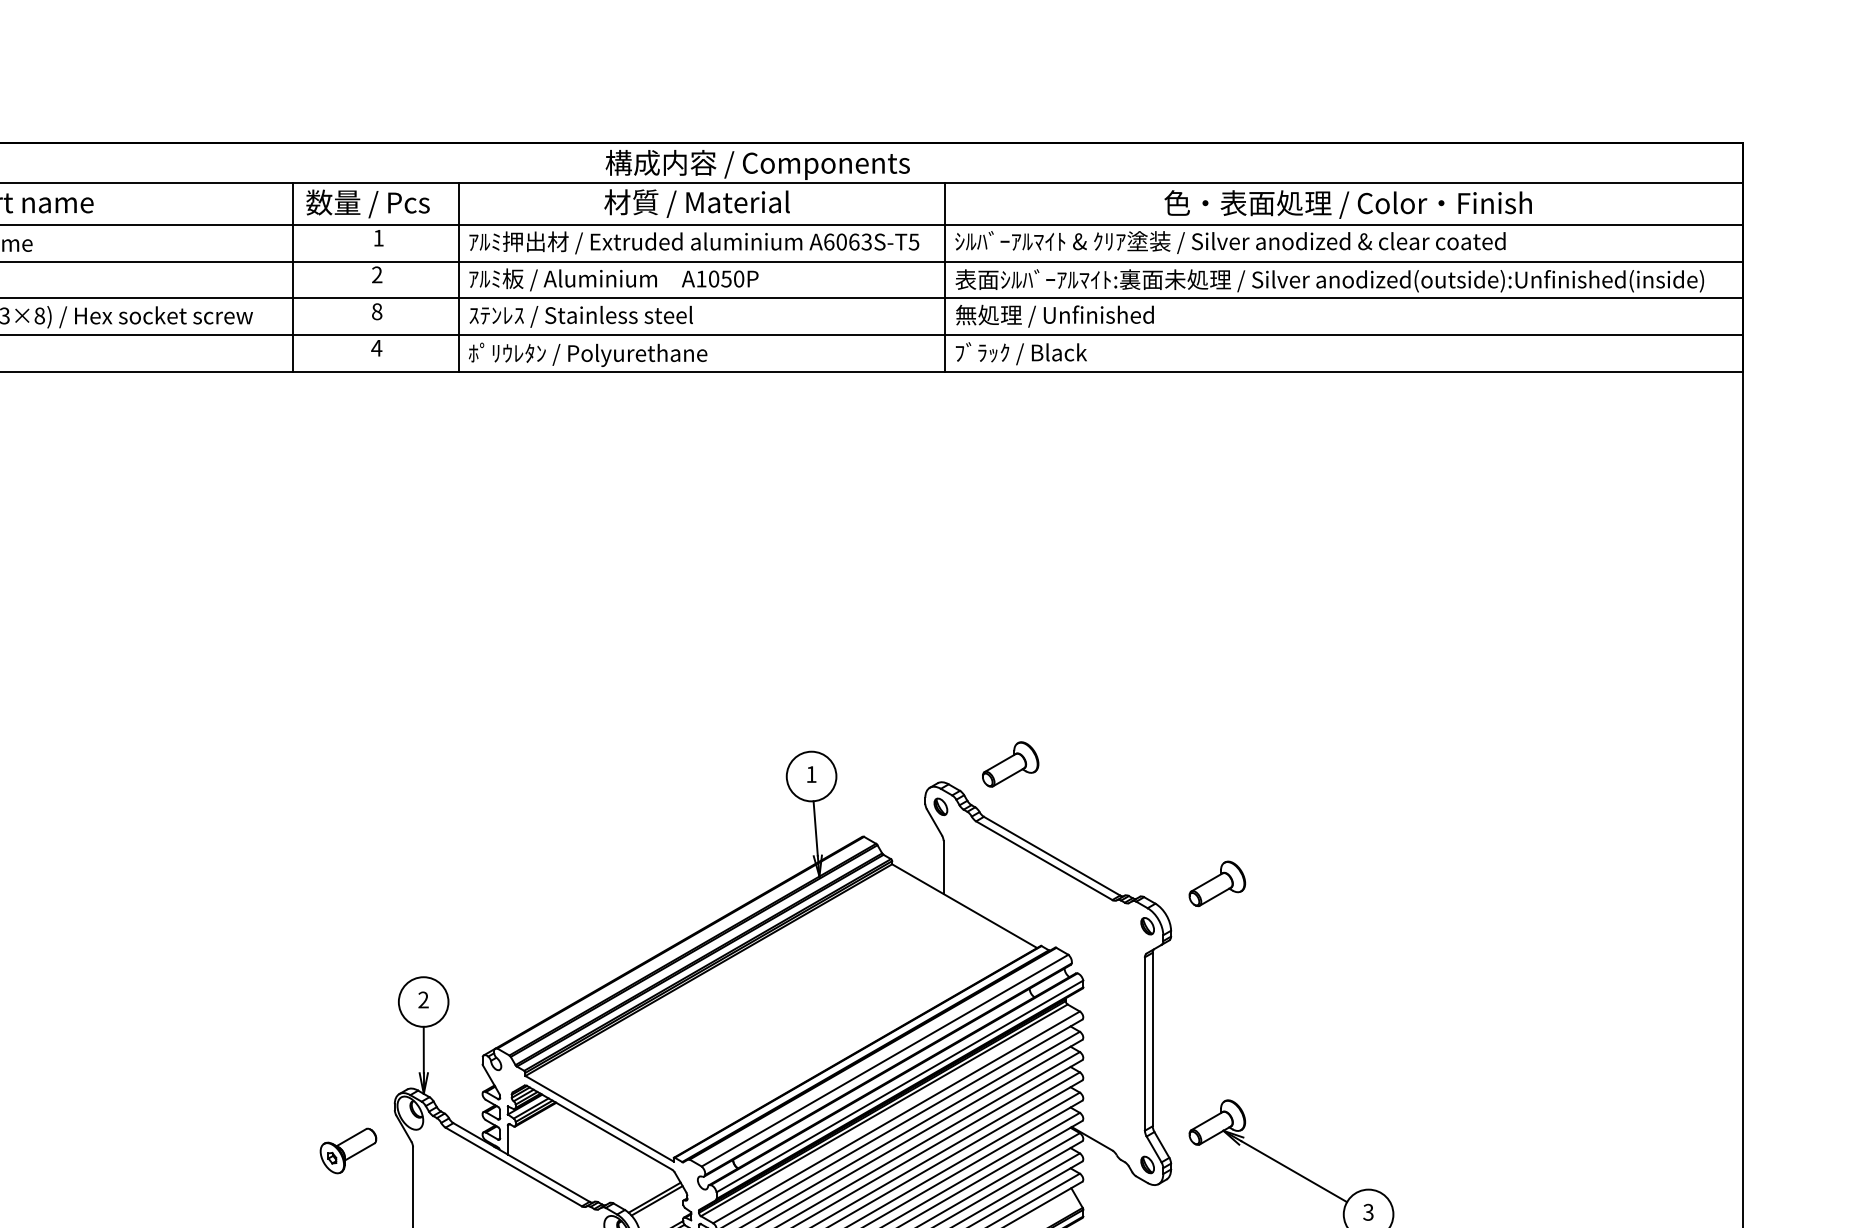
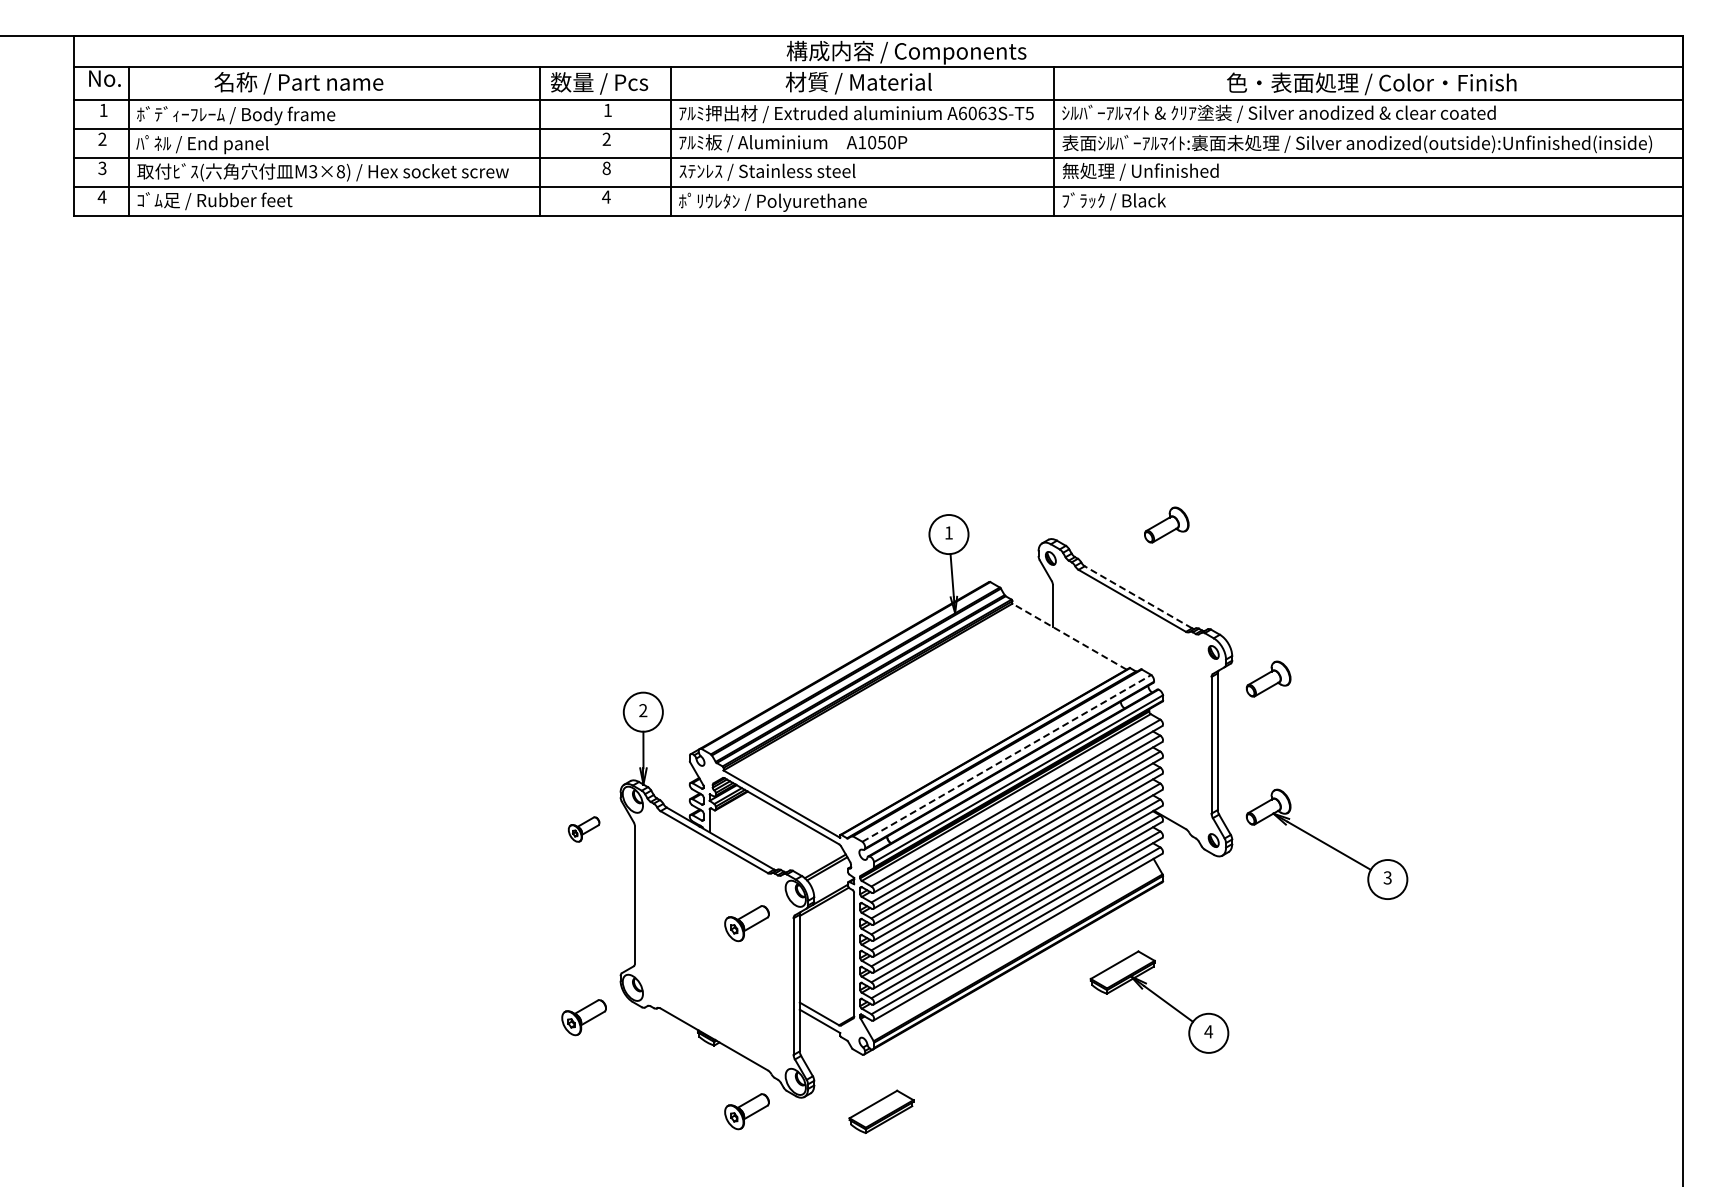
part: (1010, 763) -> (1166, 524), moved
line: (1052, 856) -> (1138, 597), solid -> dashed
part: (1217, 883) -> (1268, 678), moved
line: (964, 905) -> (1069, 636), solid -> dashed
line: (884, 1060) -> (1006, 758), solid -> dashed
part: (347, 1150) -> (583, 829), size x0.7

